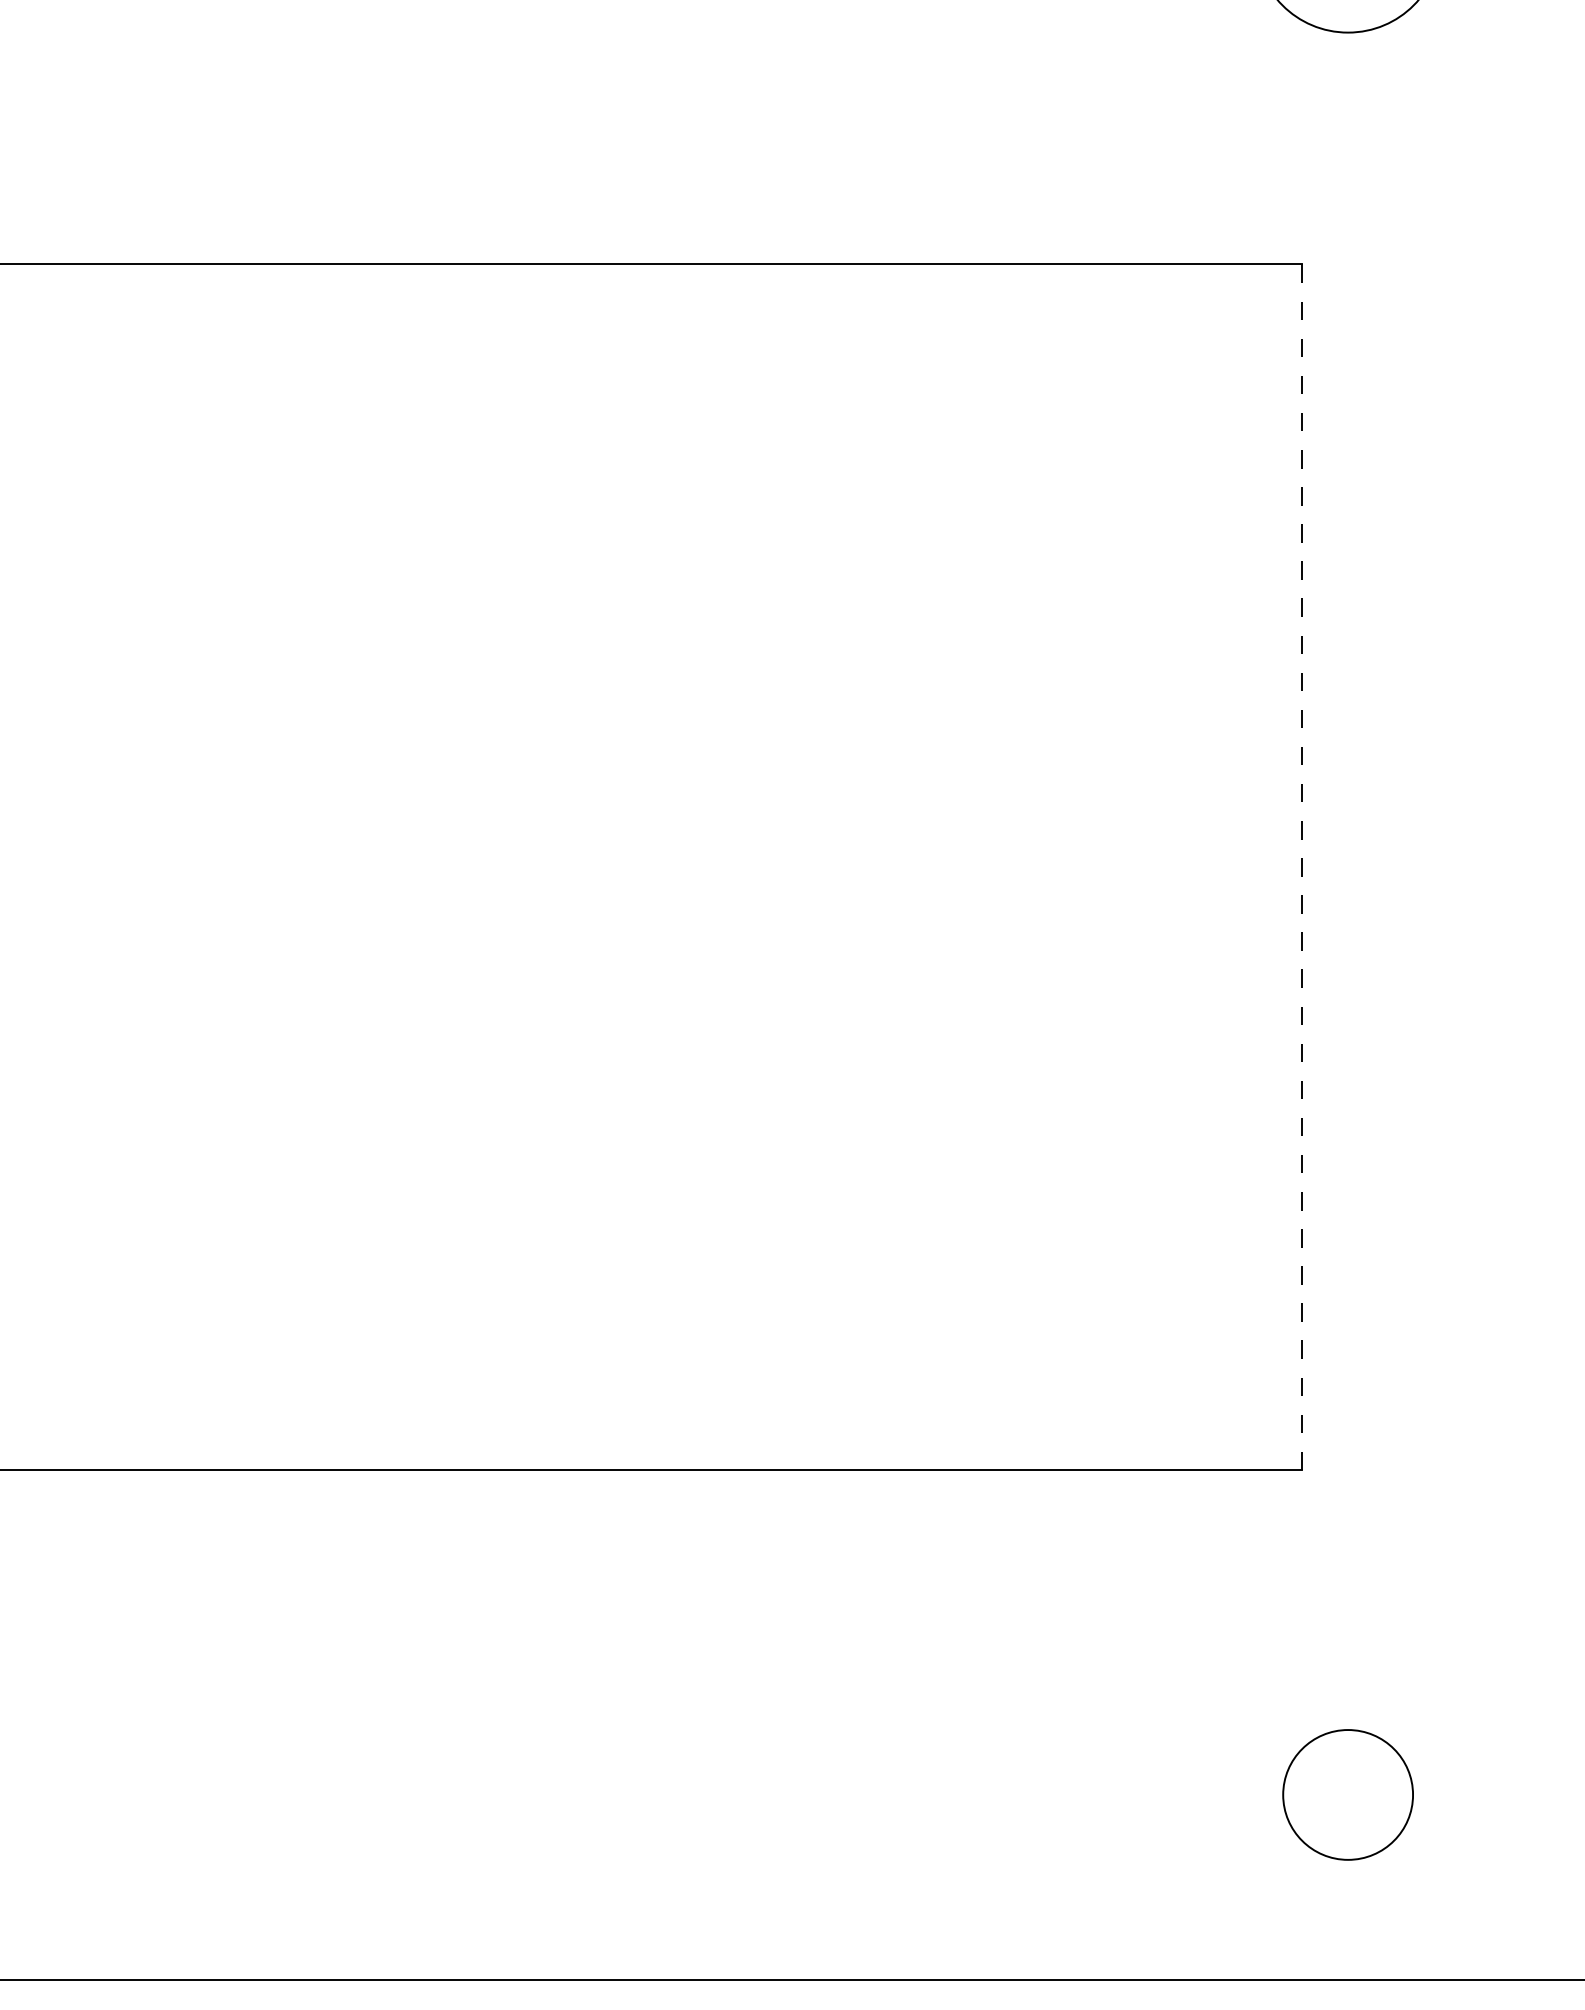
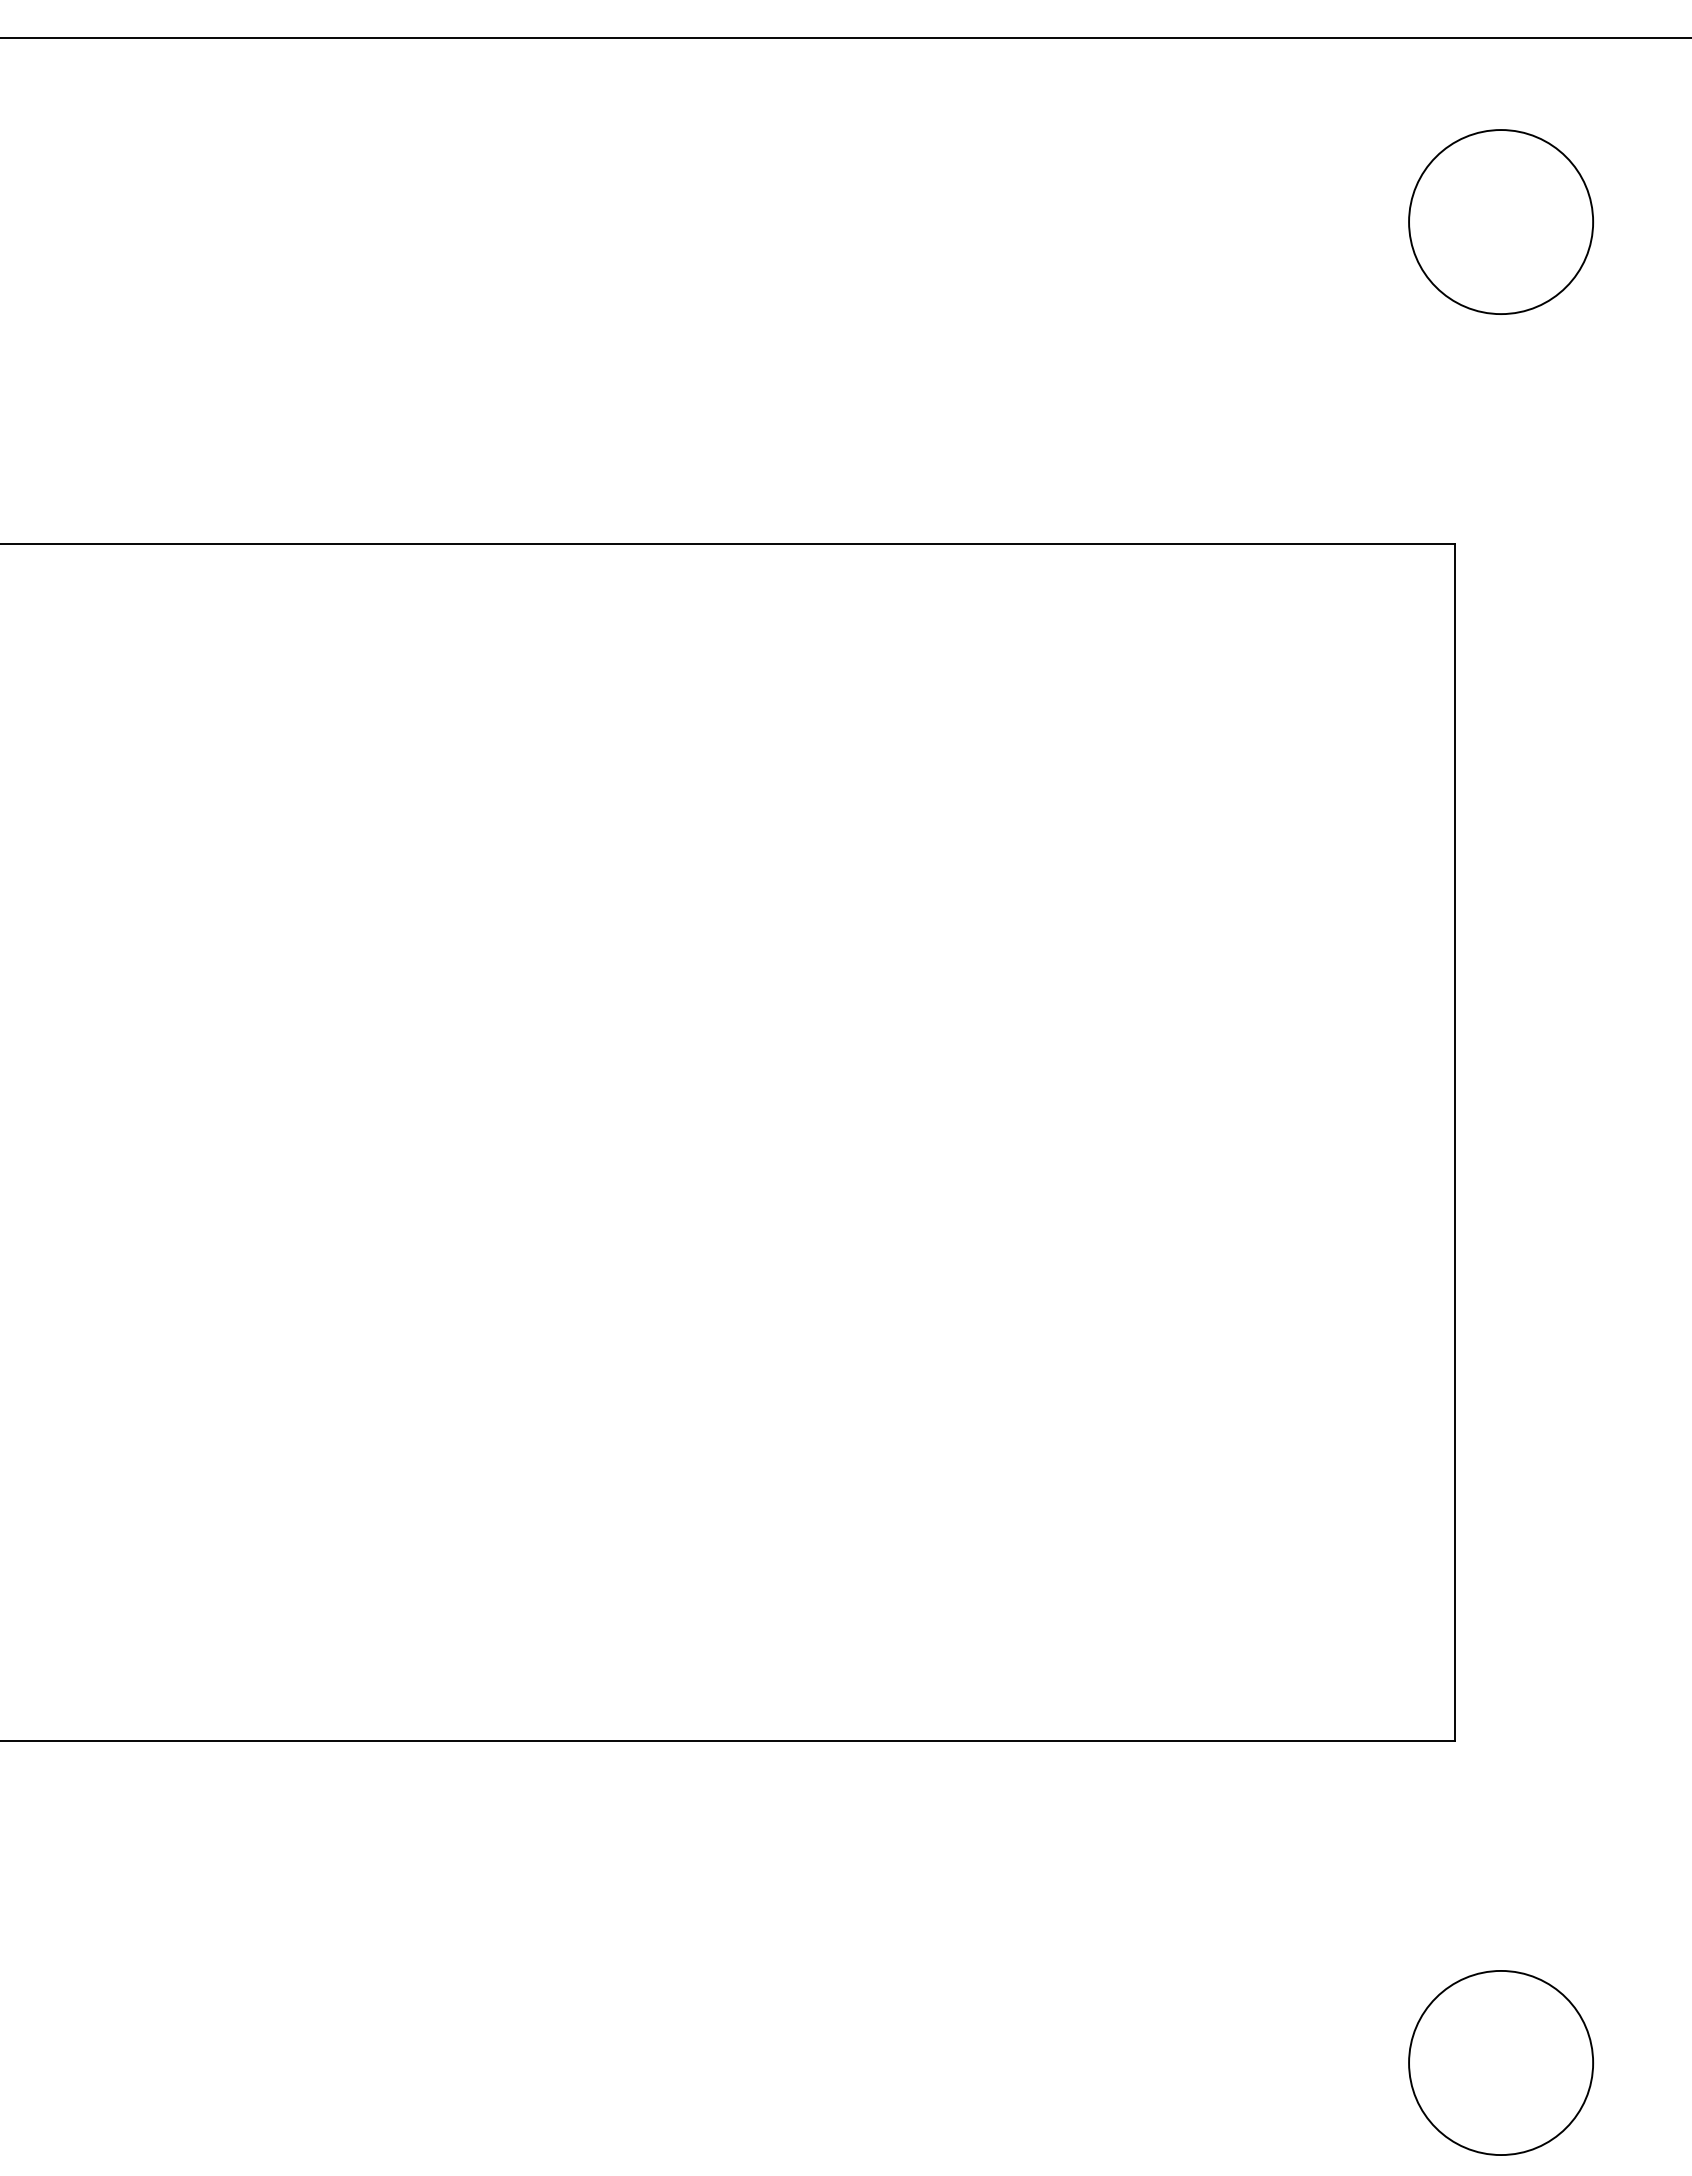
line: (1302, 868) -> (1455, 1143), dashed -> solid
circle: (1348, 1794) -> (1501, 2062), size x1.43

